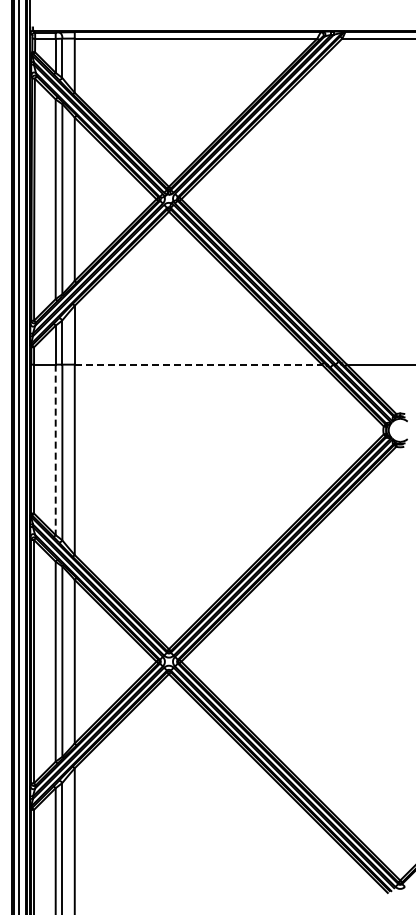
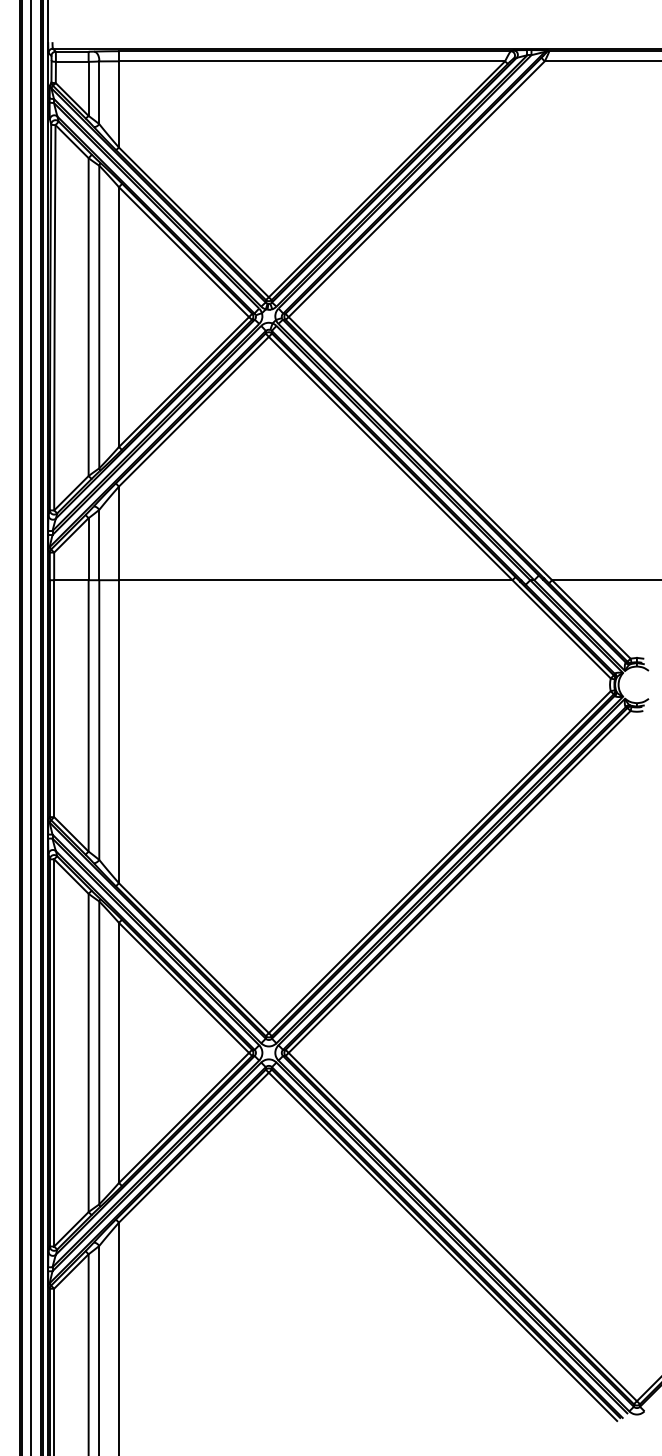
line: (198, 364) -> (315, 579), dashed -> solid
line: (55, 450) -> (88, 716), dashed -> solid

